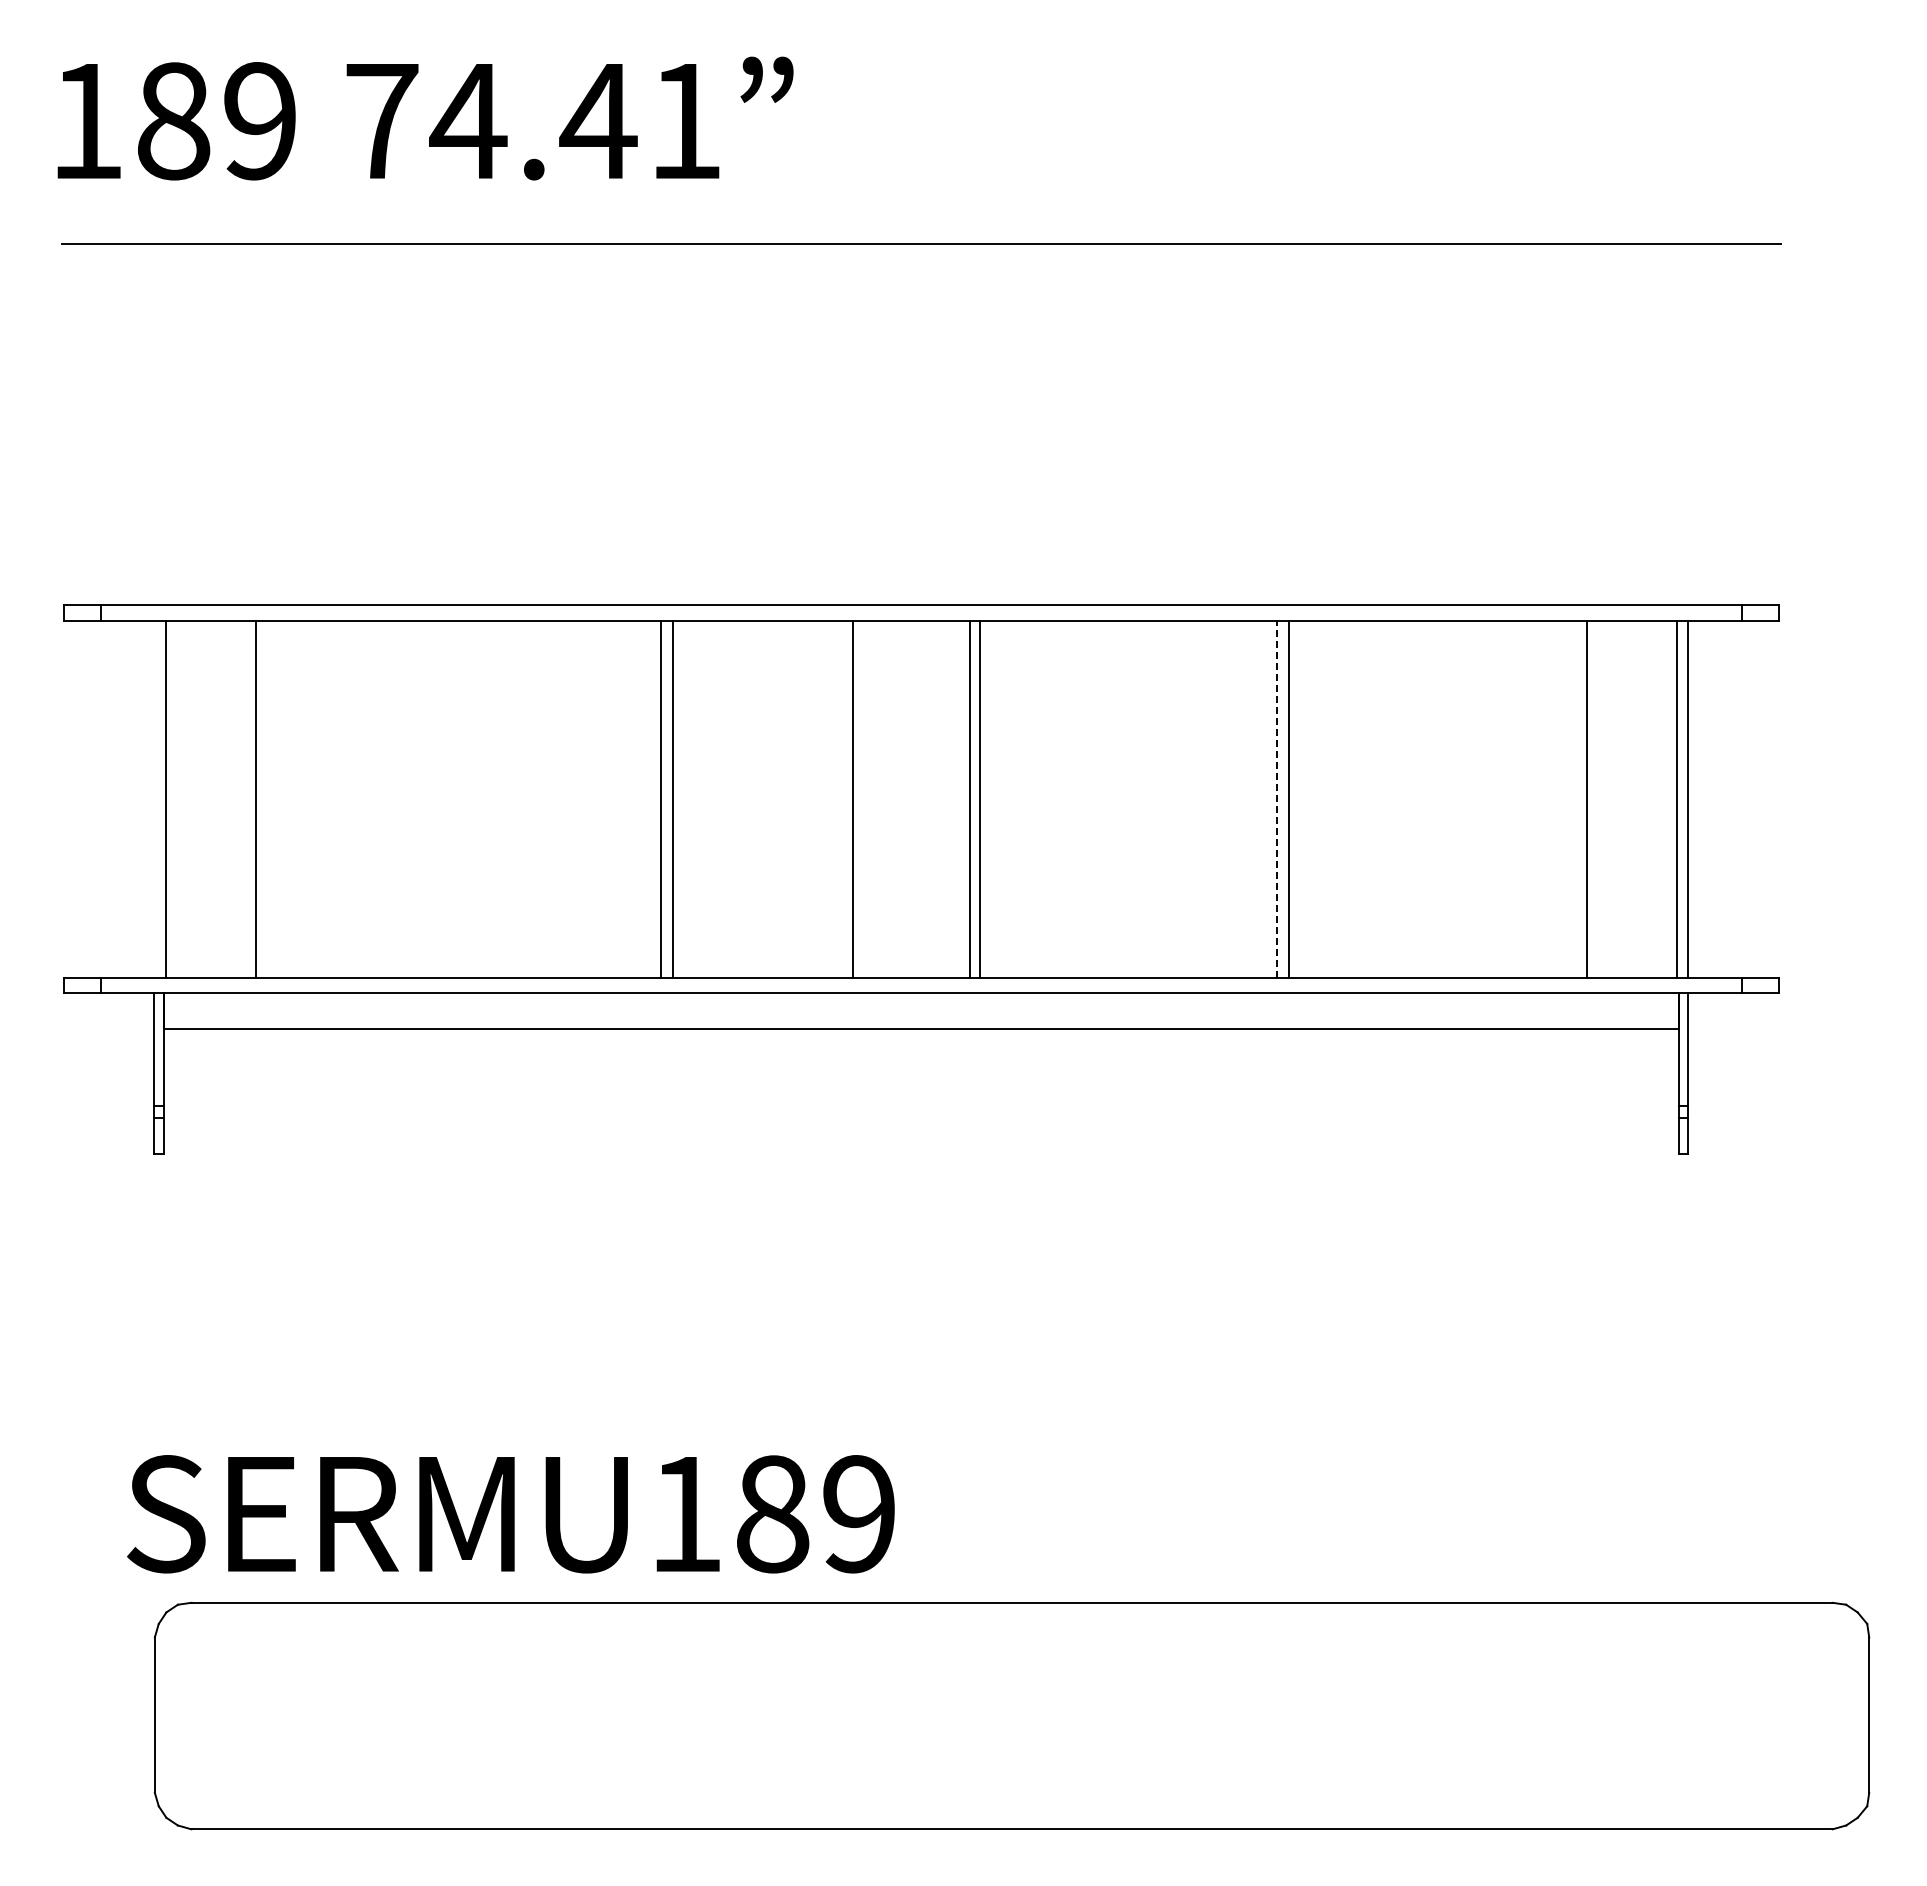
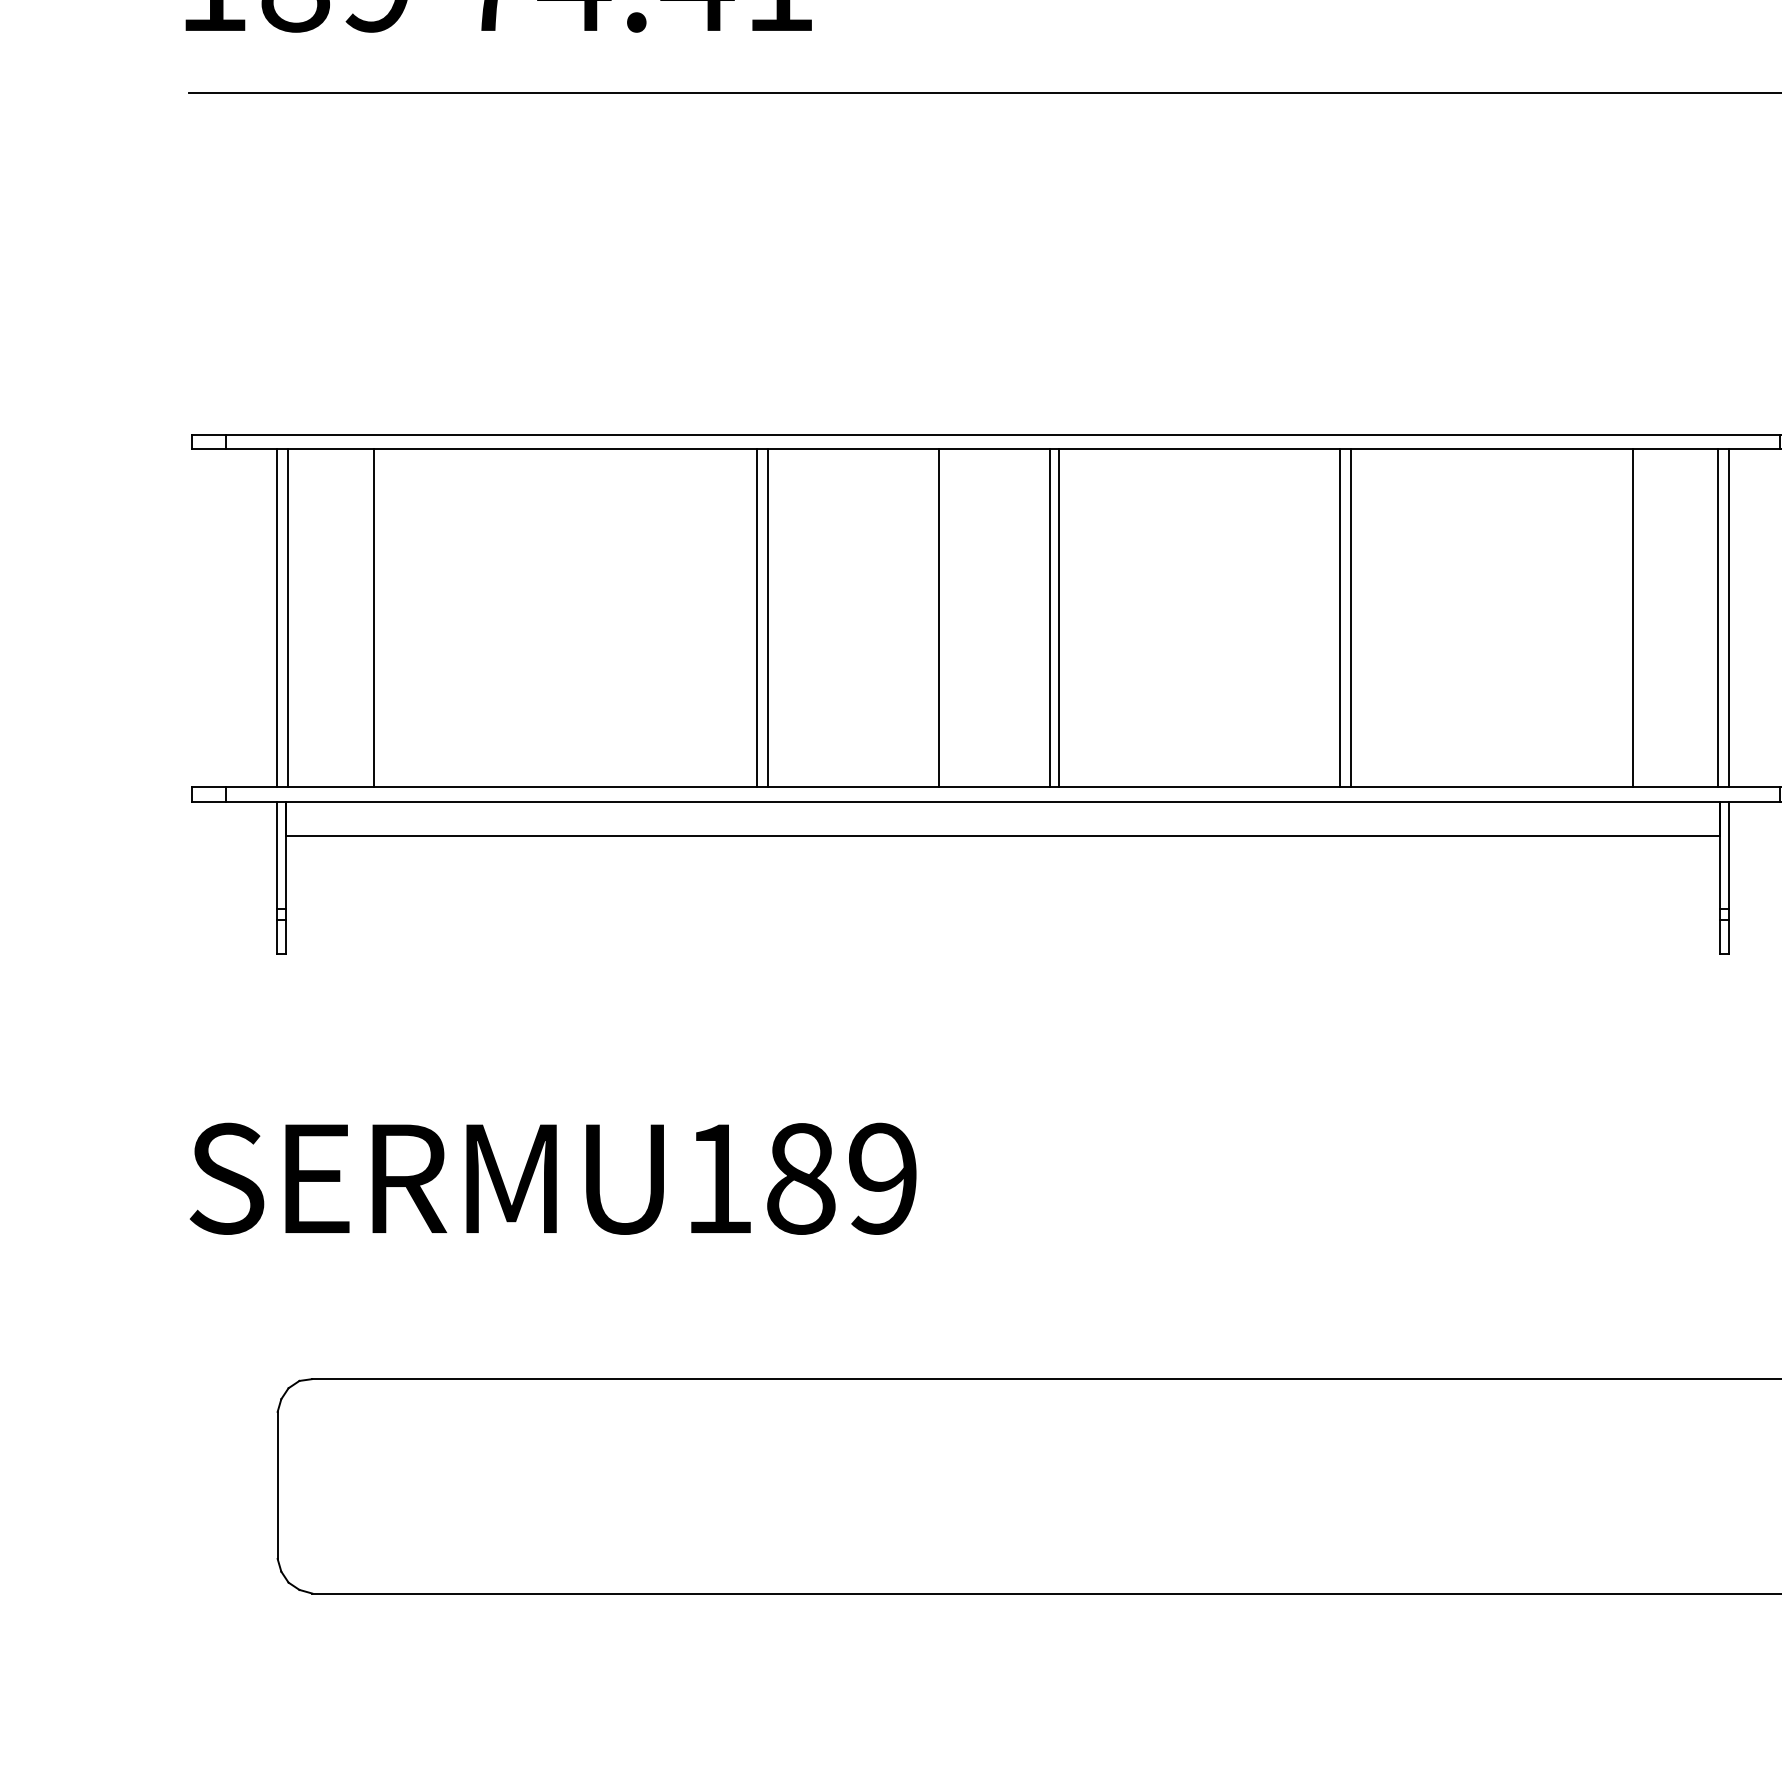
line: (154, 798) -> (277, 617), added
line: (1277, 799) -> (1340, 618), dashed -> solid
text: (510, 1514) -> (552, 1179), moved

